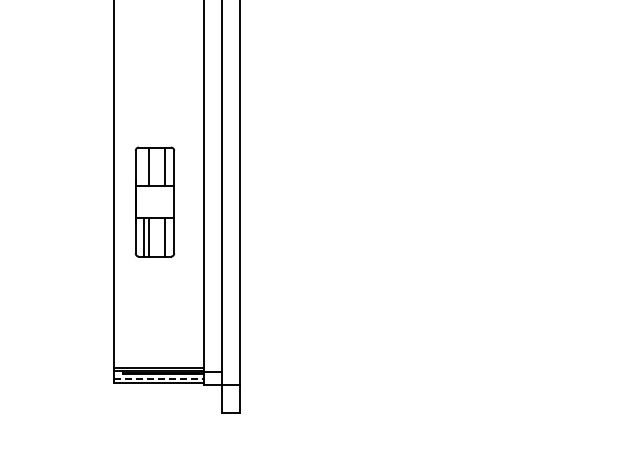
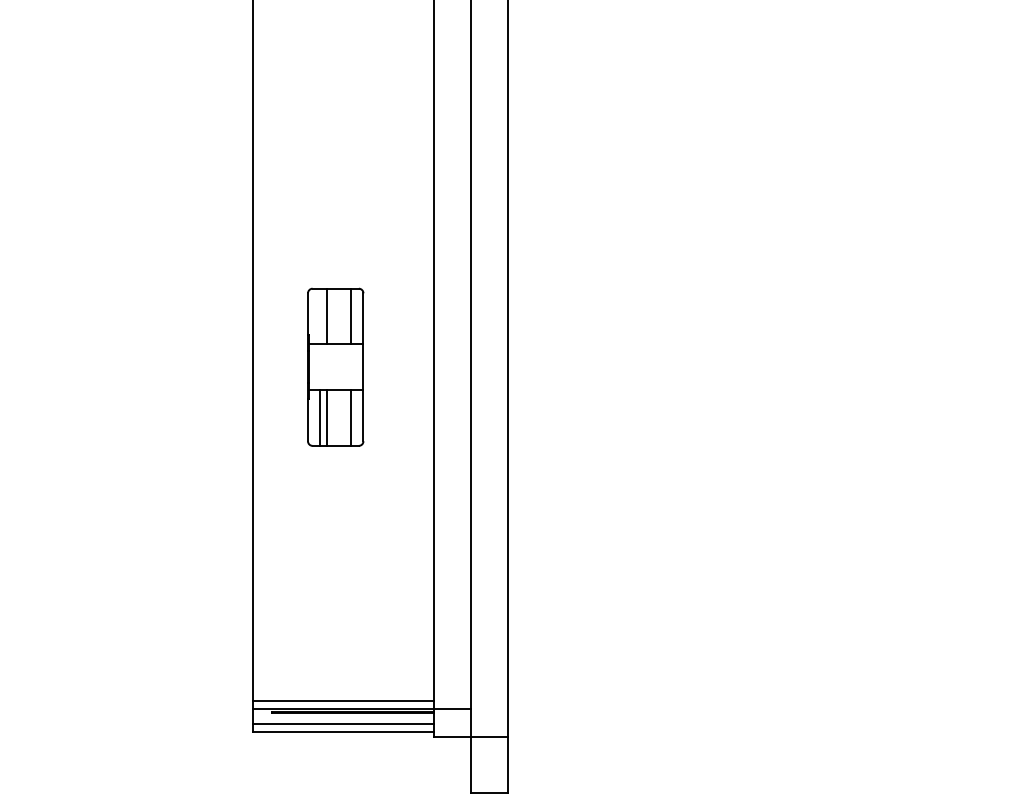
part: (154, 201) -> (334, 366), size x0.71
line: (158, 378) -> (342, 723), dashed -> solid

